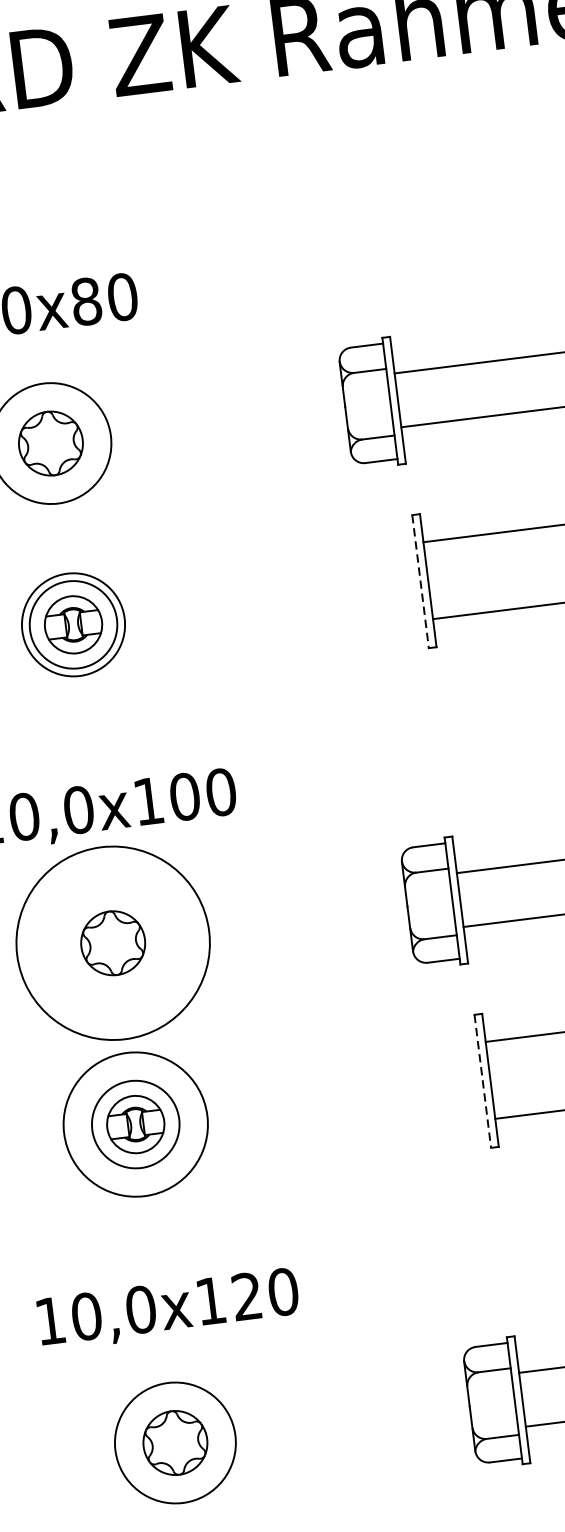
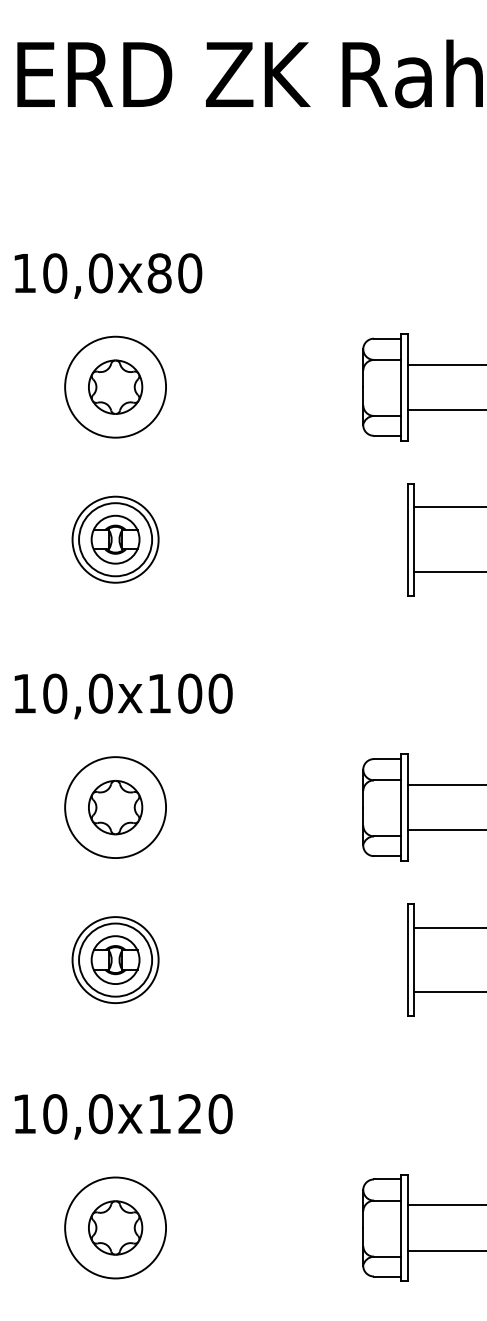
line: (420, 581) -> (407, 539), dashed -> solid
circle: (113, 943) -> (115, 807), size x0.62
line: (482, 1081) -> (407, 960), dashed -> solid
circle: (135, 1125) -> (115, 960), size x0.71

